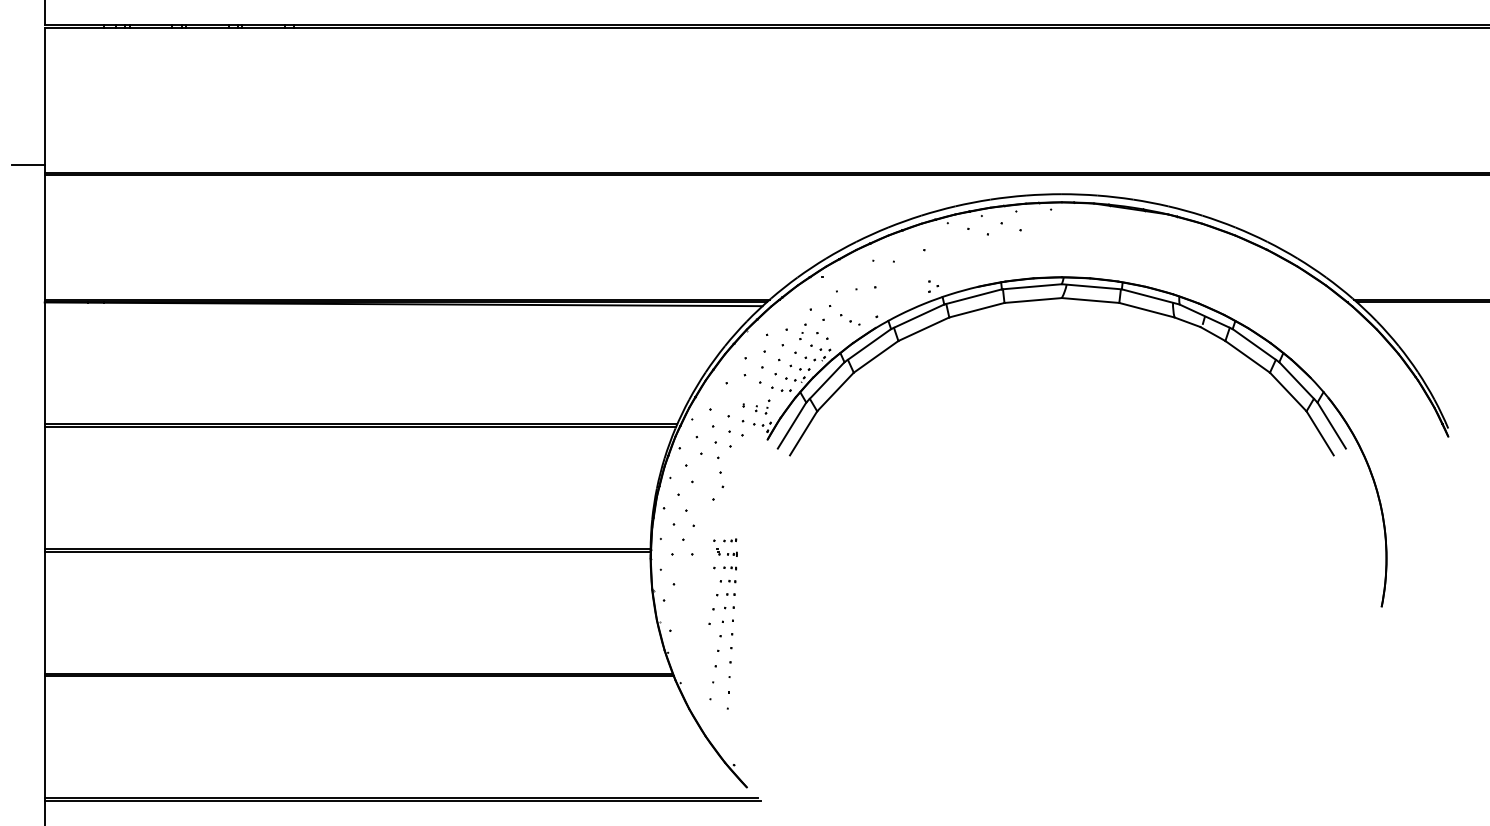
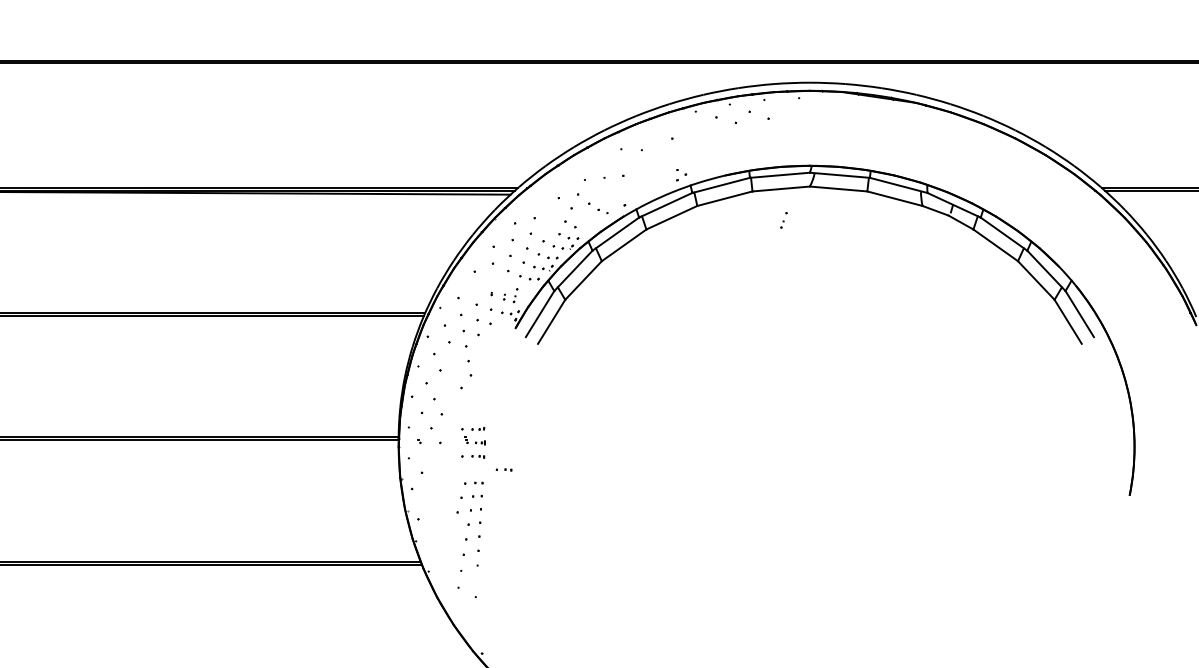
part: (802, 331) -> (783, 220), moved
part: (727, 581) -> (503, 470), moved

